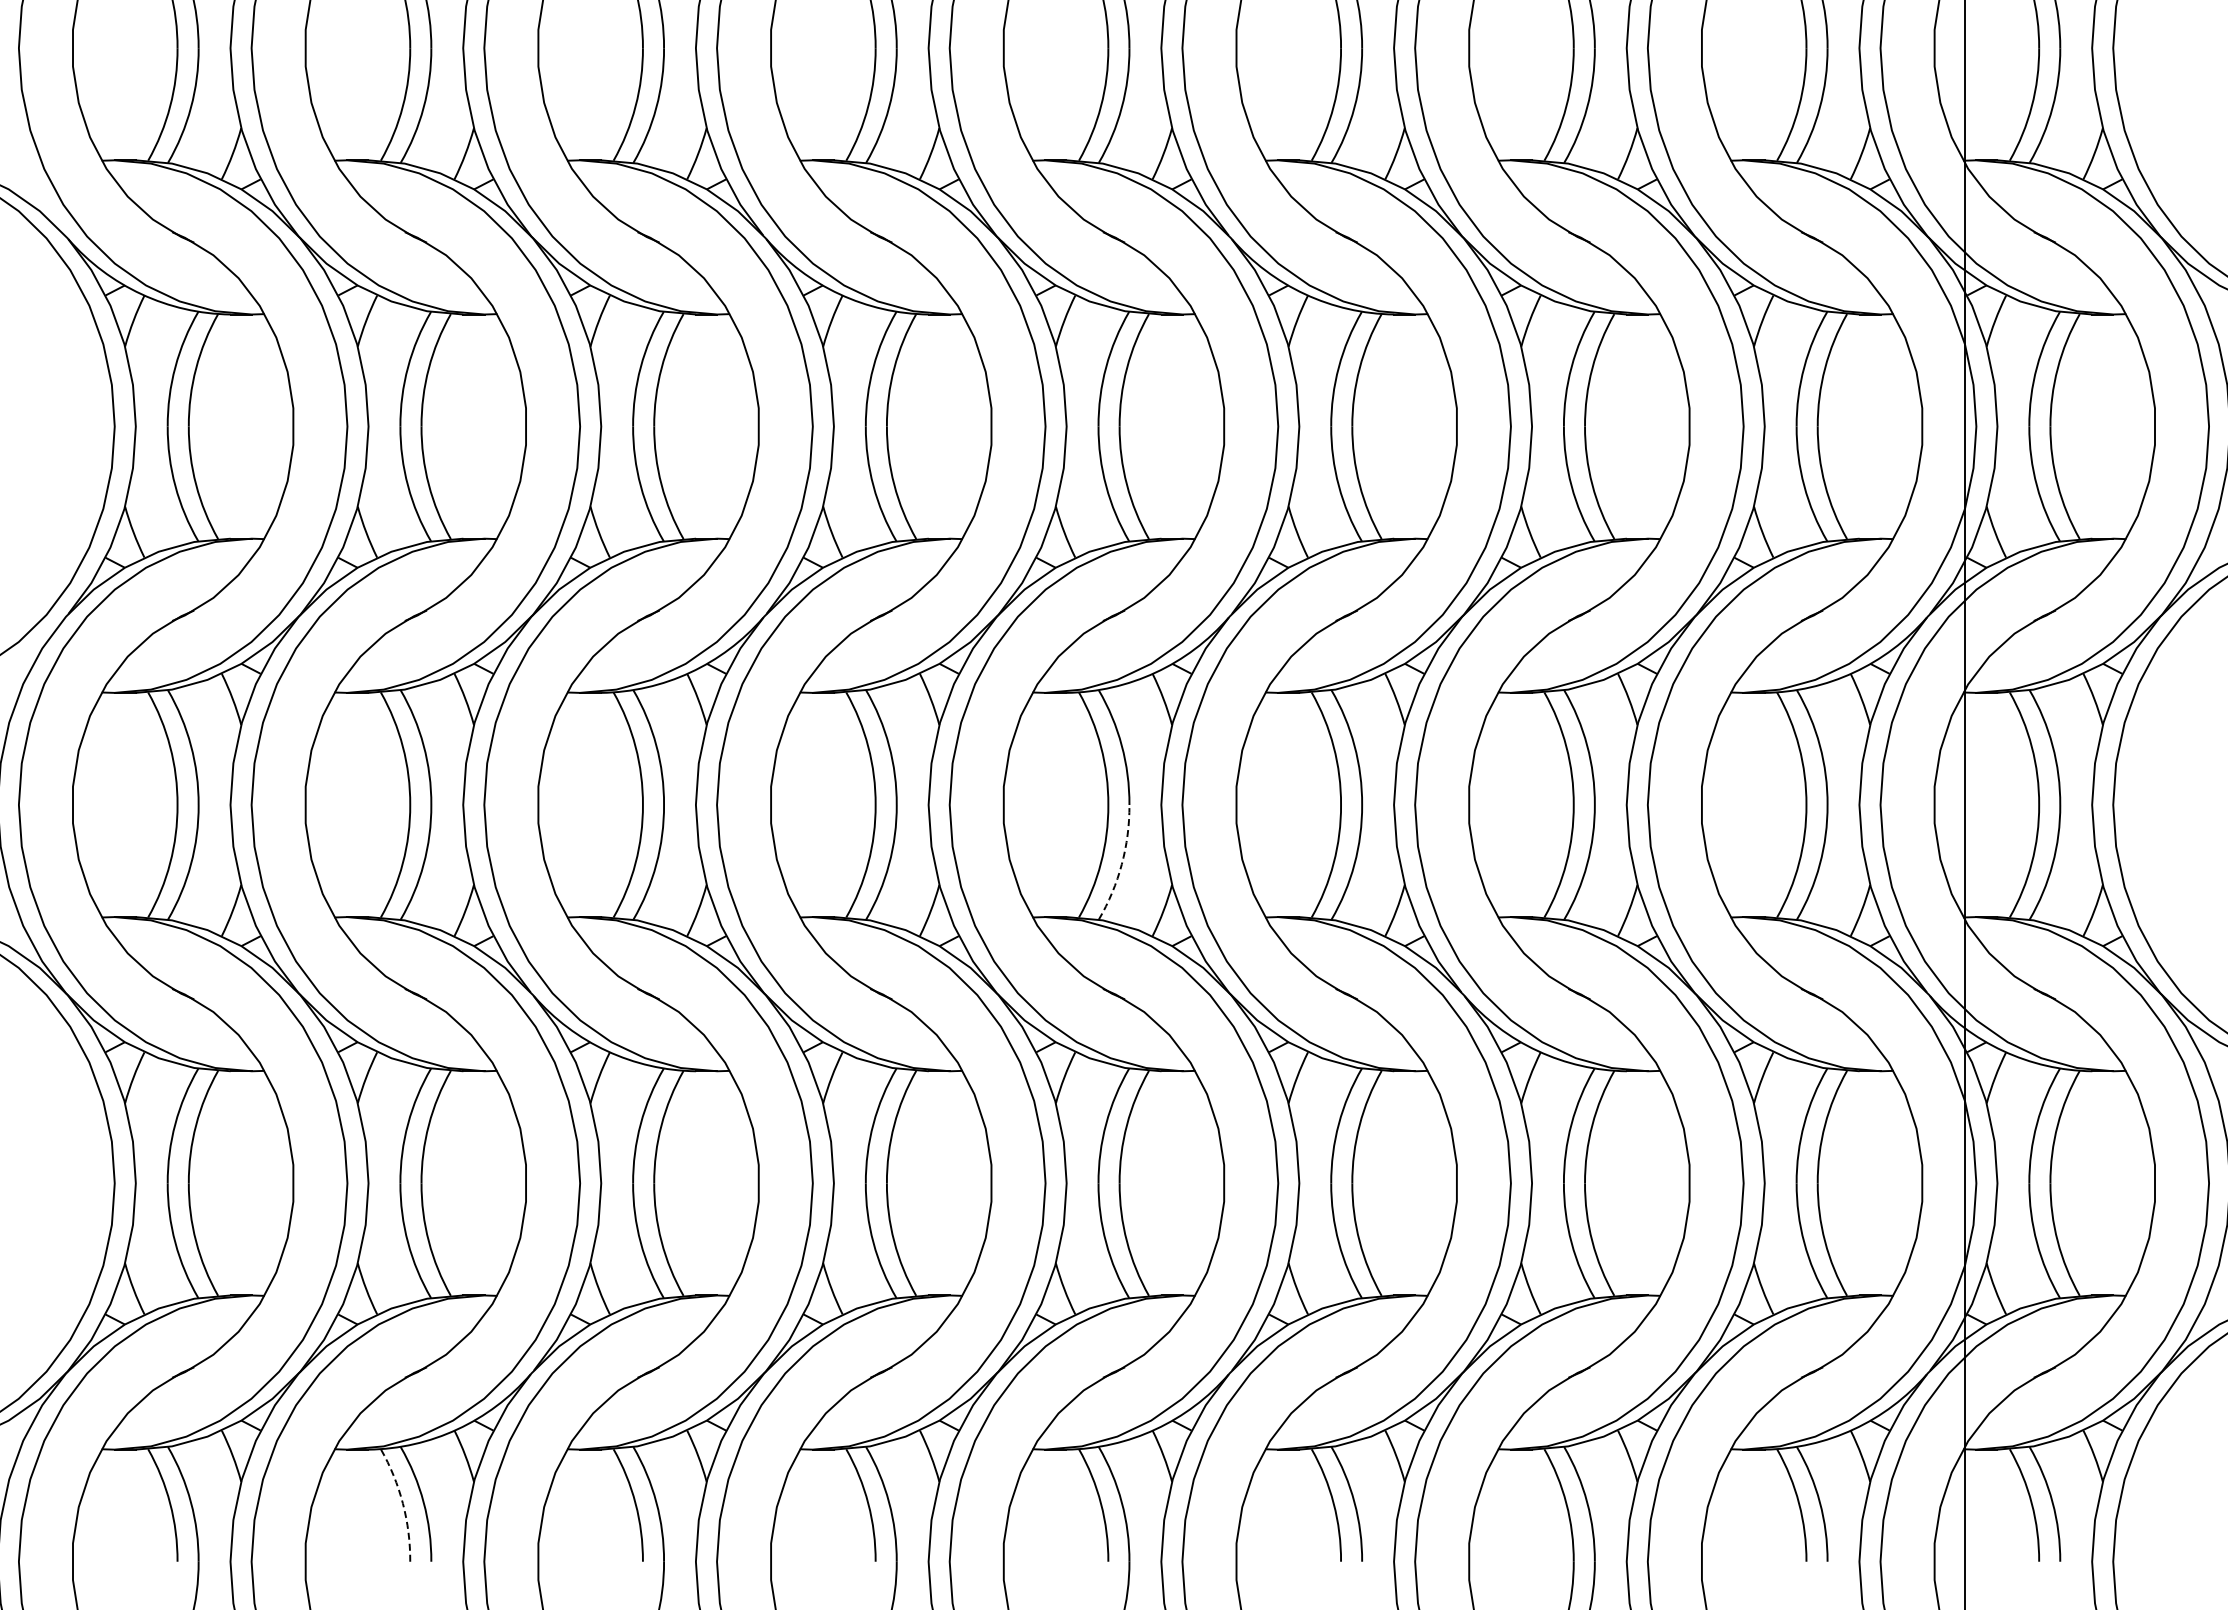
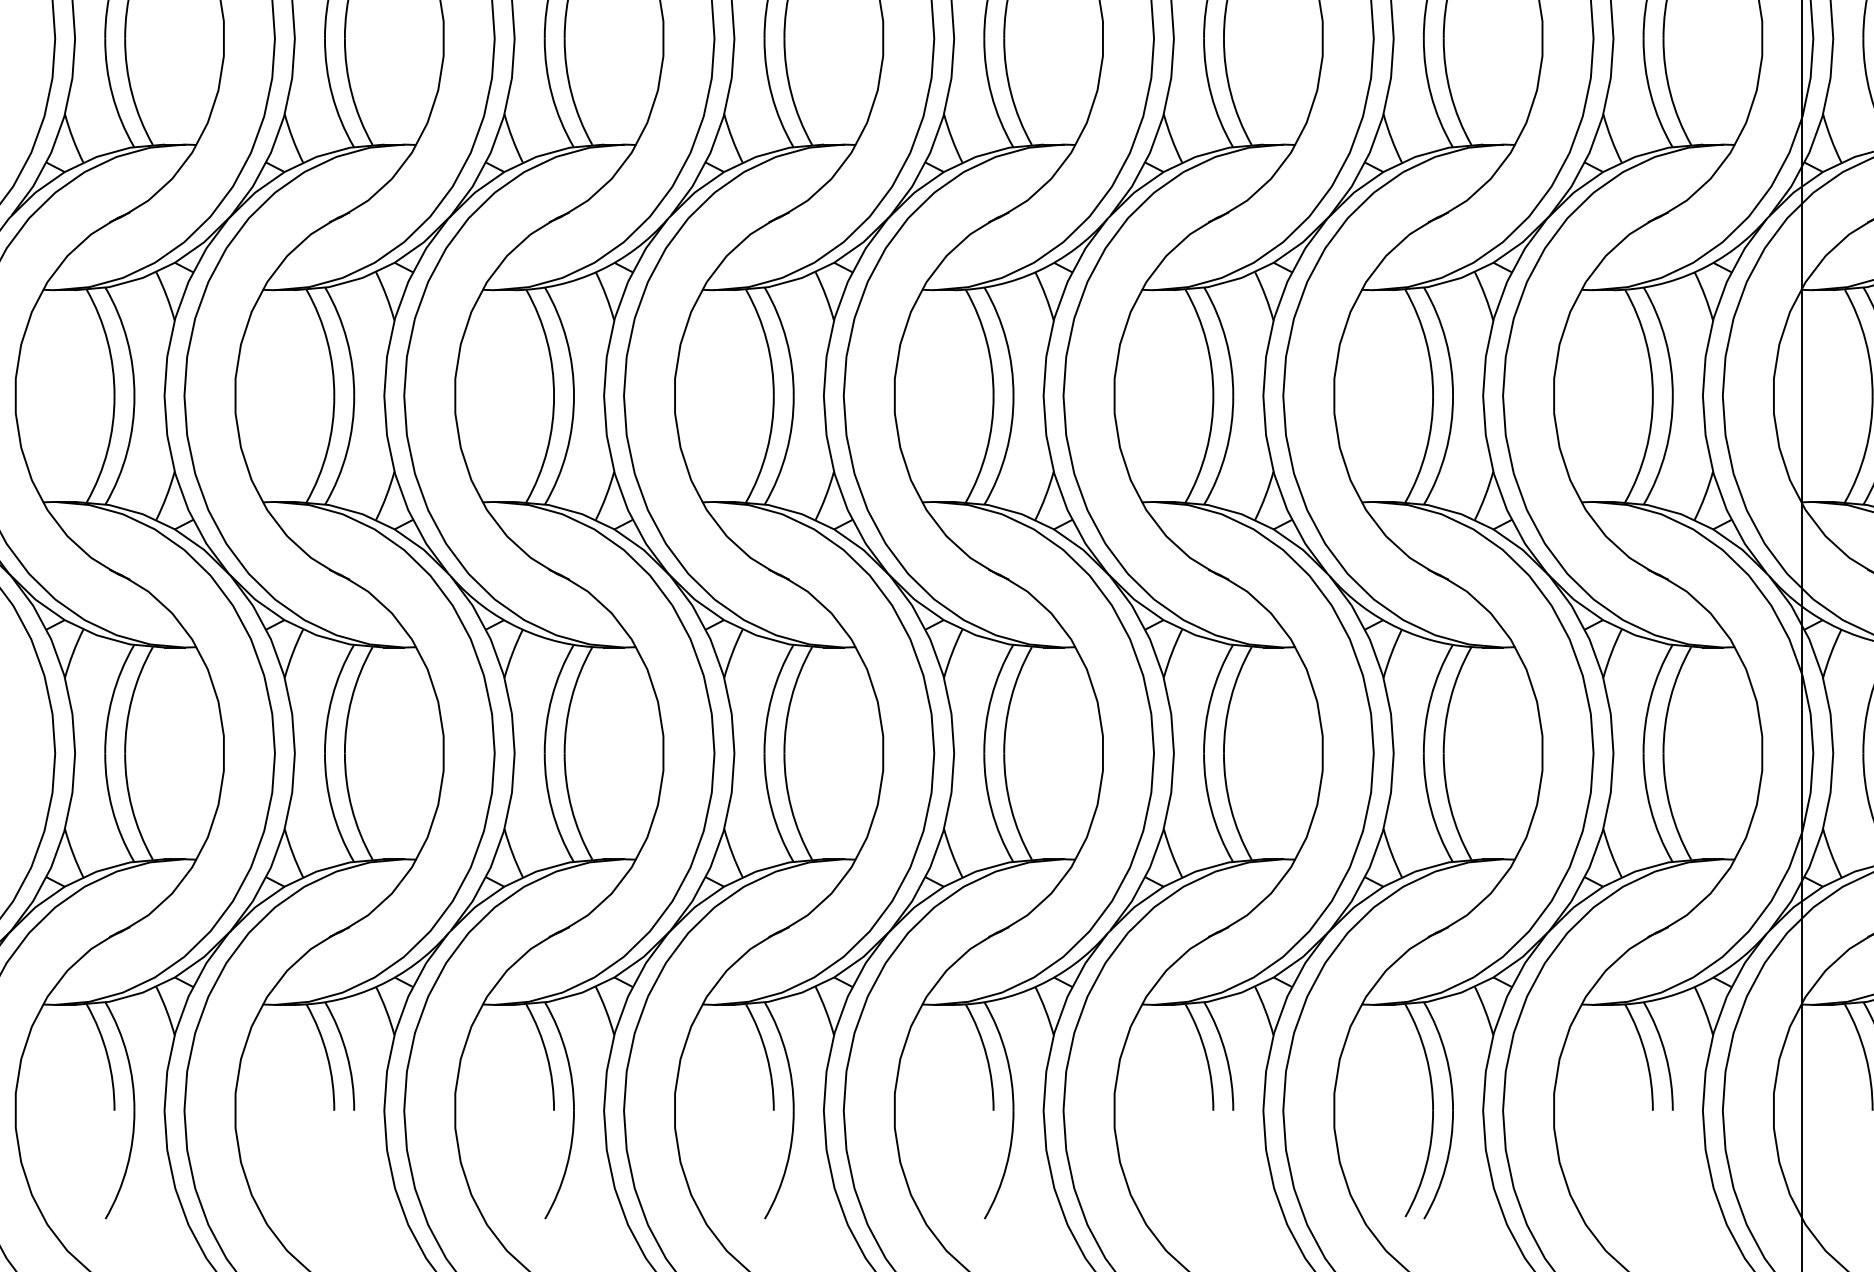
arc: (1121, 864) -> (1005, 452), dashed -> solid
arc: (402, 1503) -> (326, 1055), dashed -> solid

